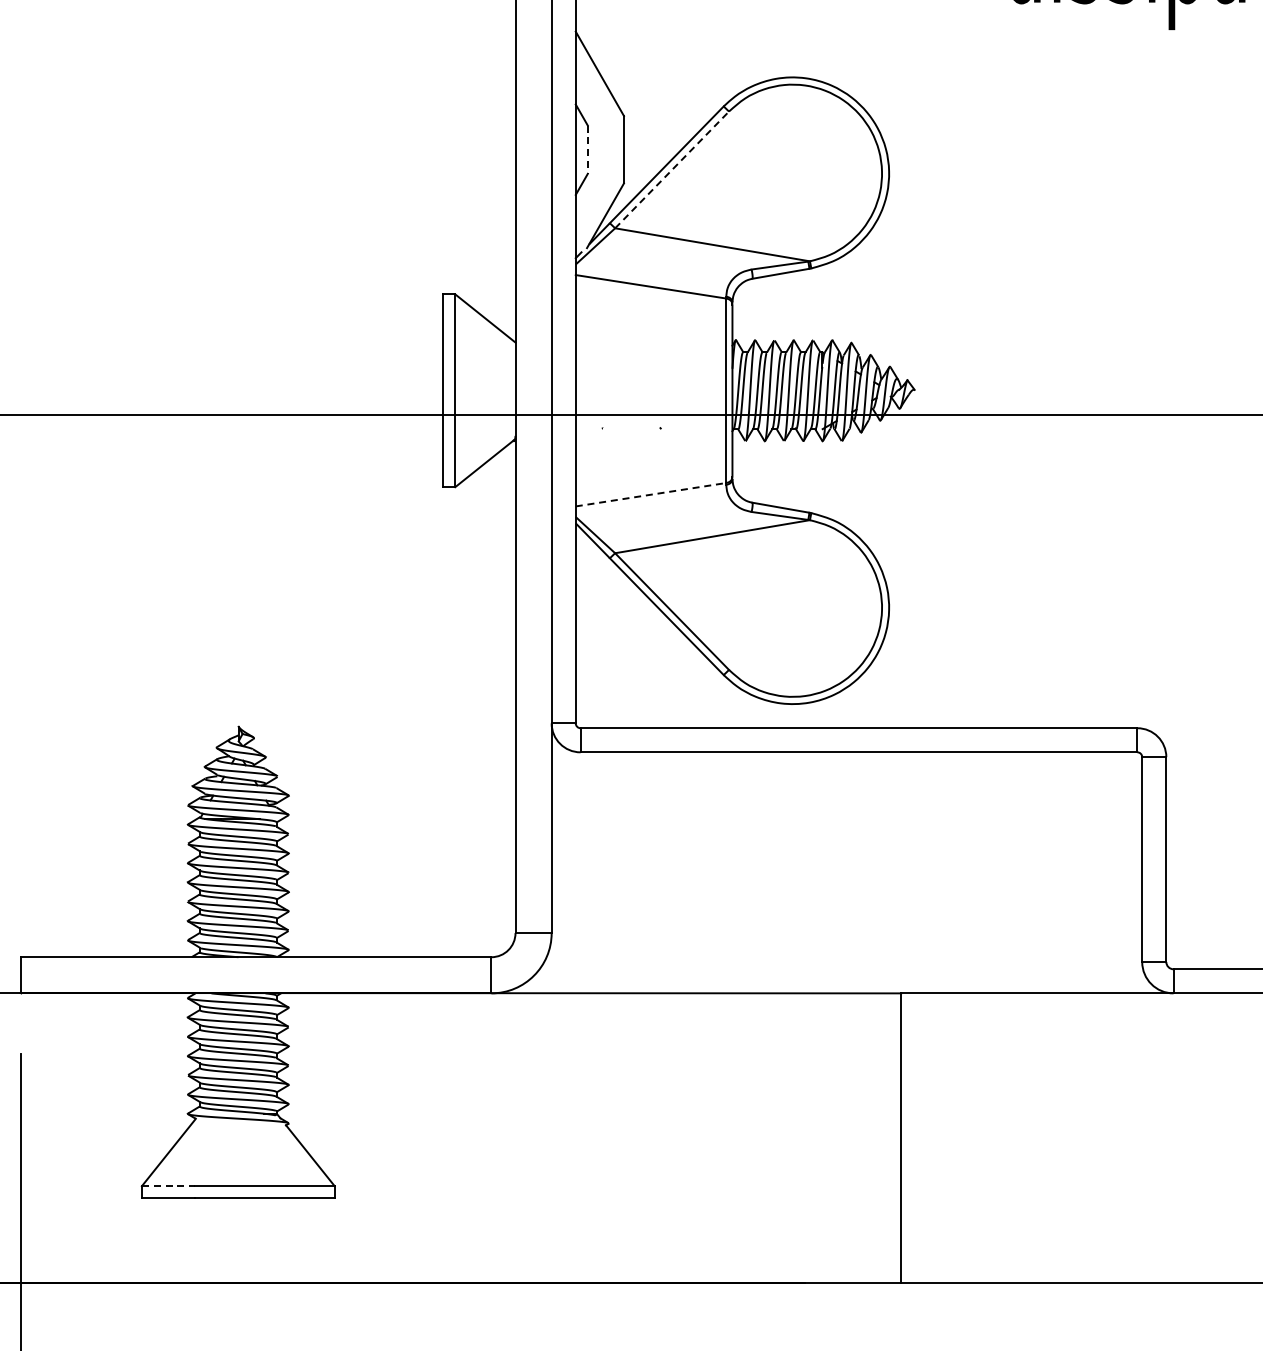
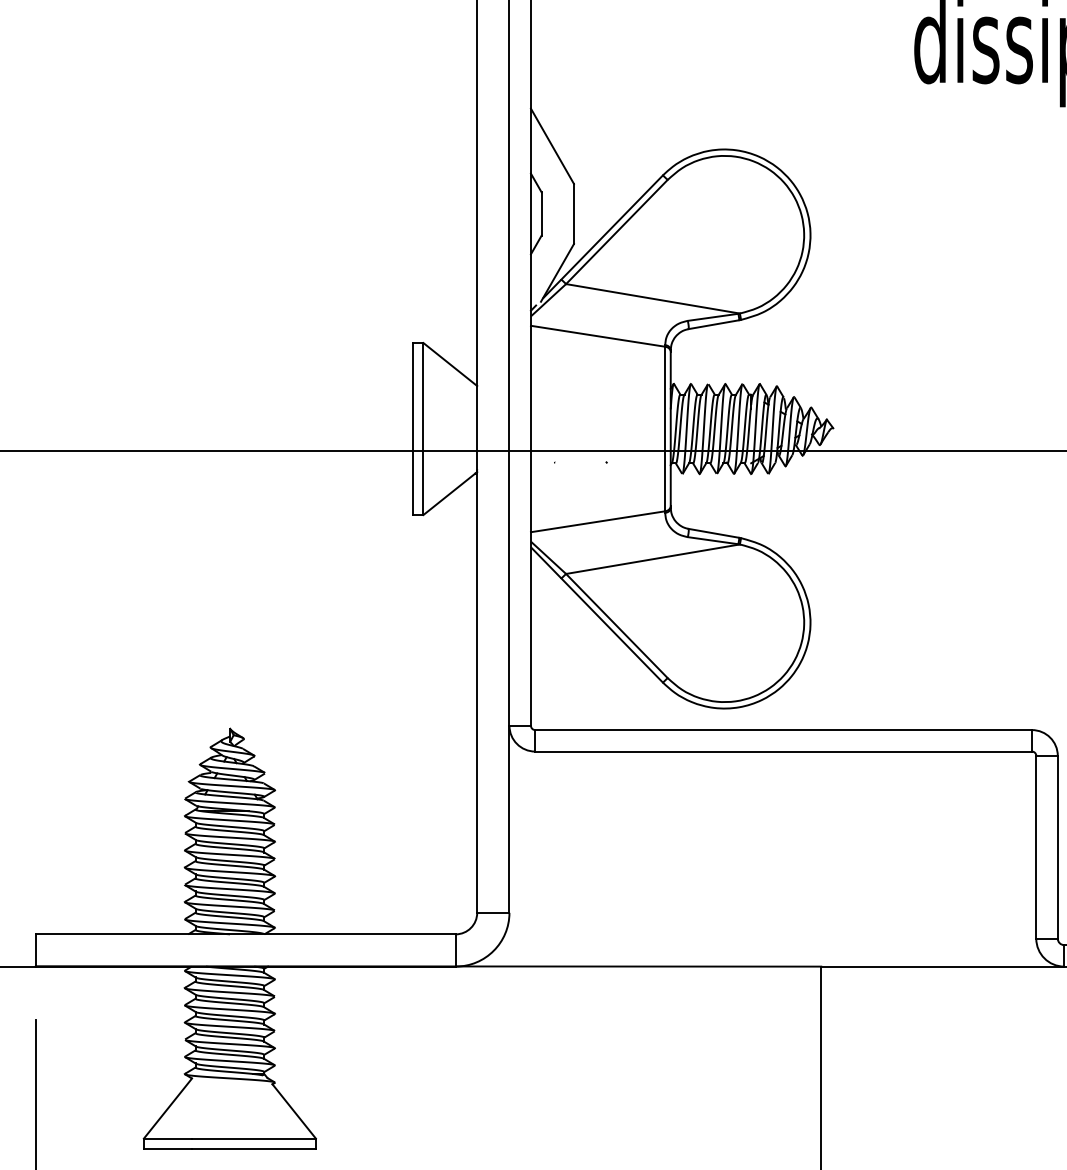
line: (587, 150) -> (541, 214), dashed -> solid
line: (672, 169) -> (617, 231), dashed -> solid
line: (651, 494) -> (598, 521), dashed -> solid
line: (168, 1186) -> (167, 1138), dashed -> solid

